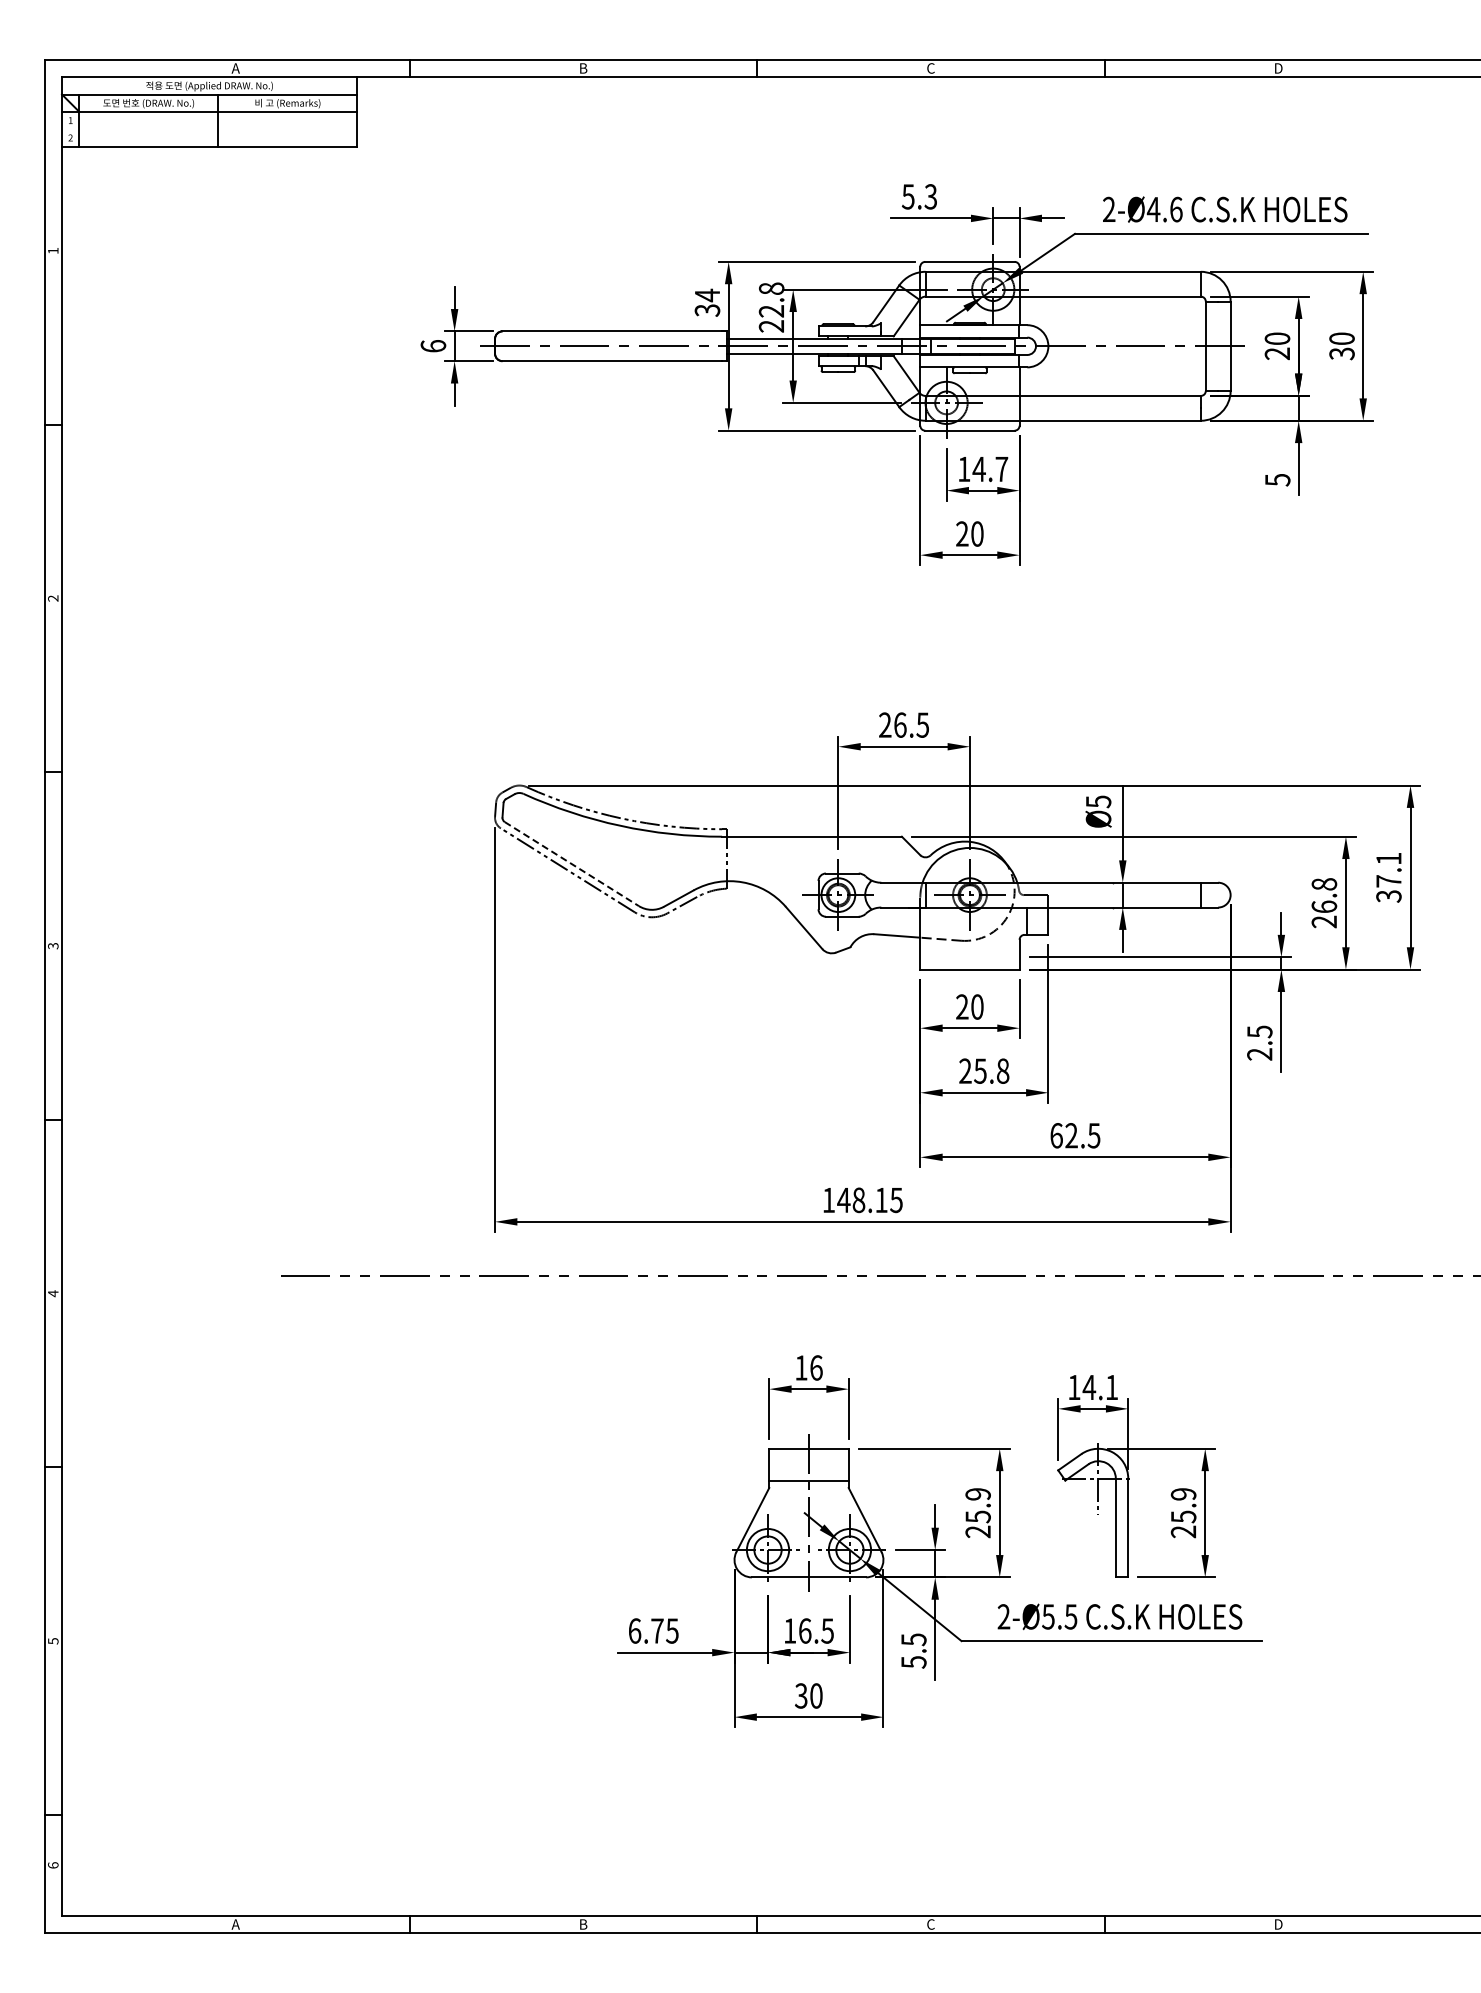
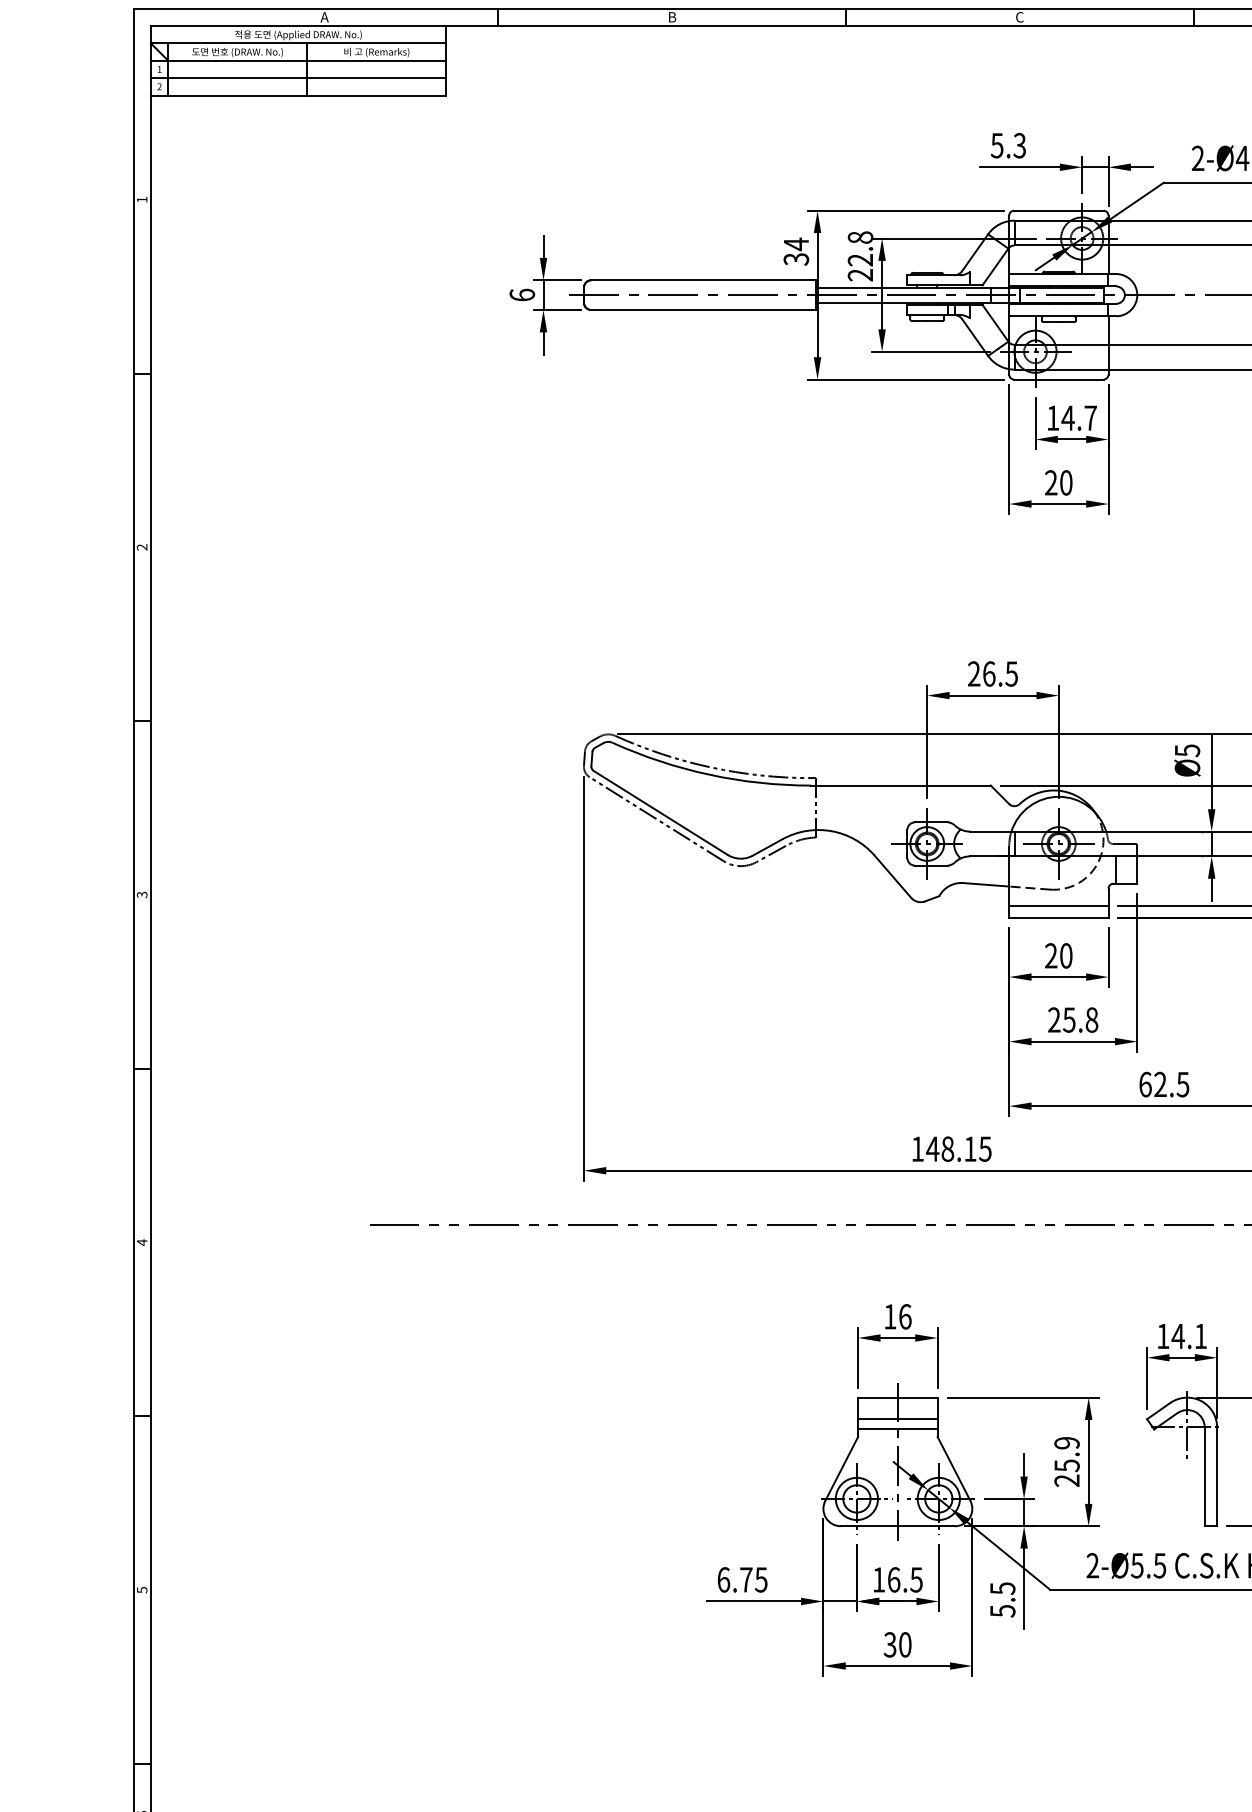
line: (209, 129) -> (298, 78), added
line: (572, 864) -> (661, 813), dashed -> solid
line: (969, 957) -> (1058, 906), added
line: (808, 1470) -> (897, 1419), added

